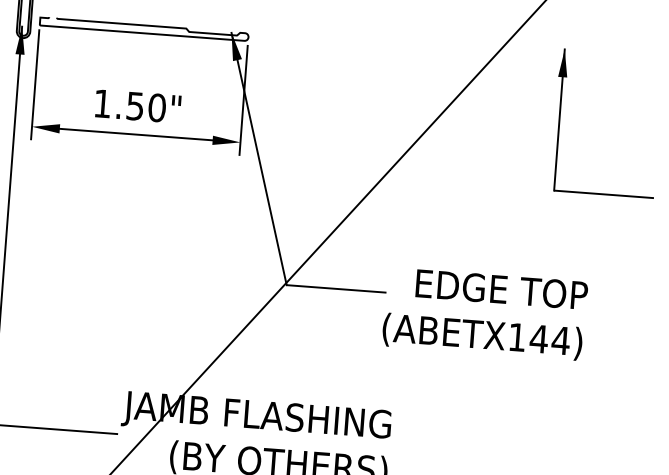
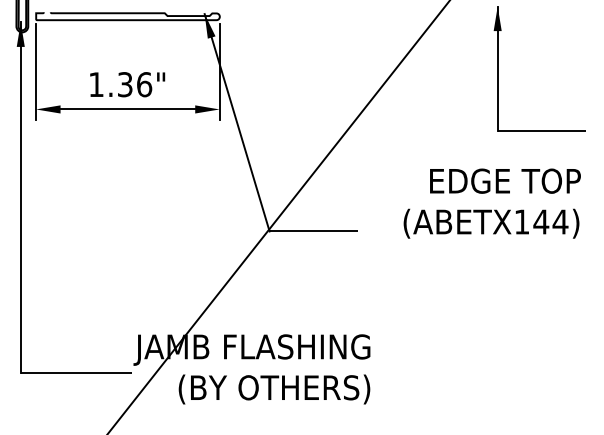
text: (147, 106) -> (135, 84), 1.50" -> 1.36"
text: (484, 313) -> (491, 203), moved

